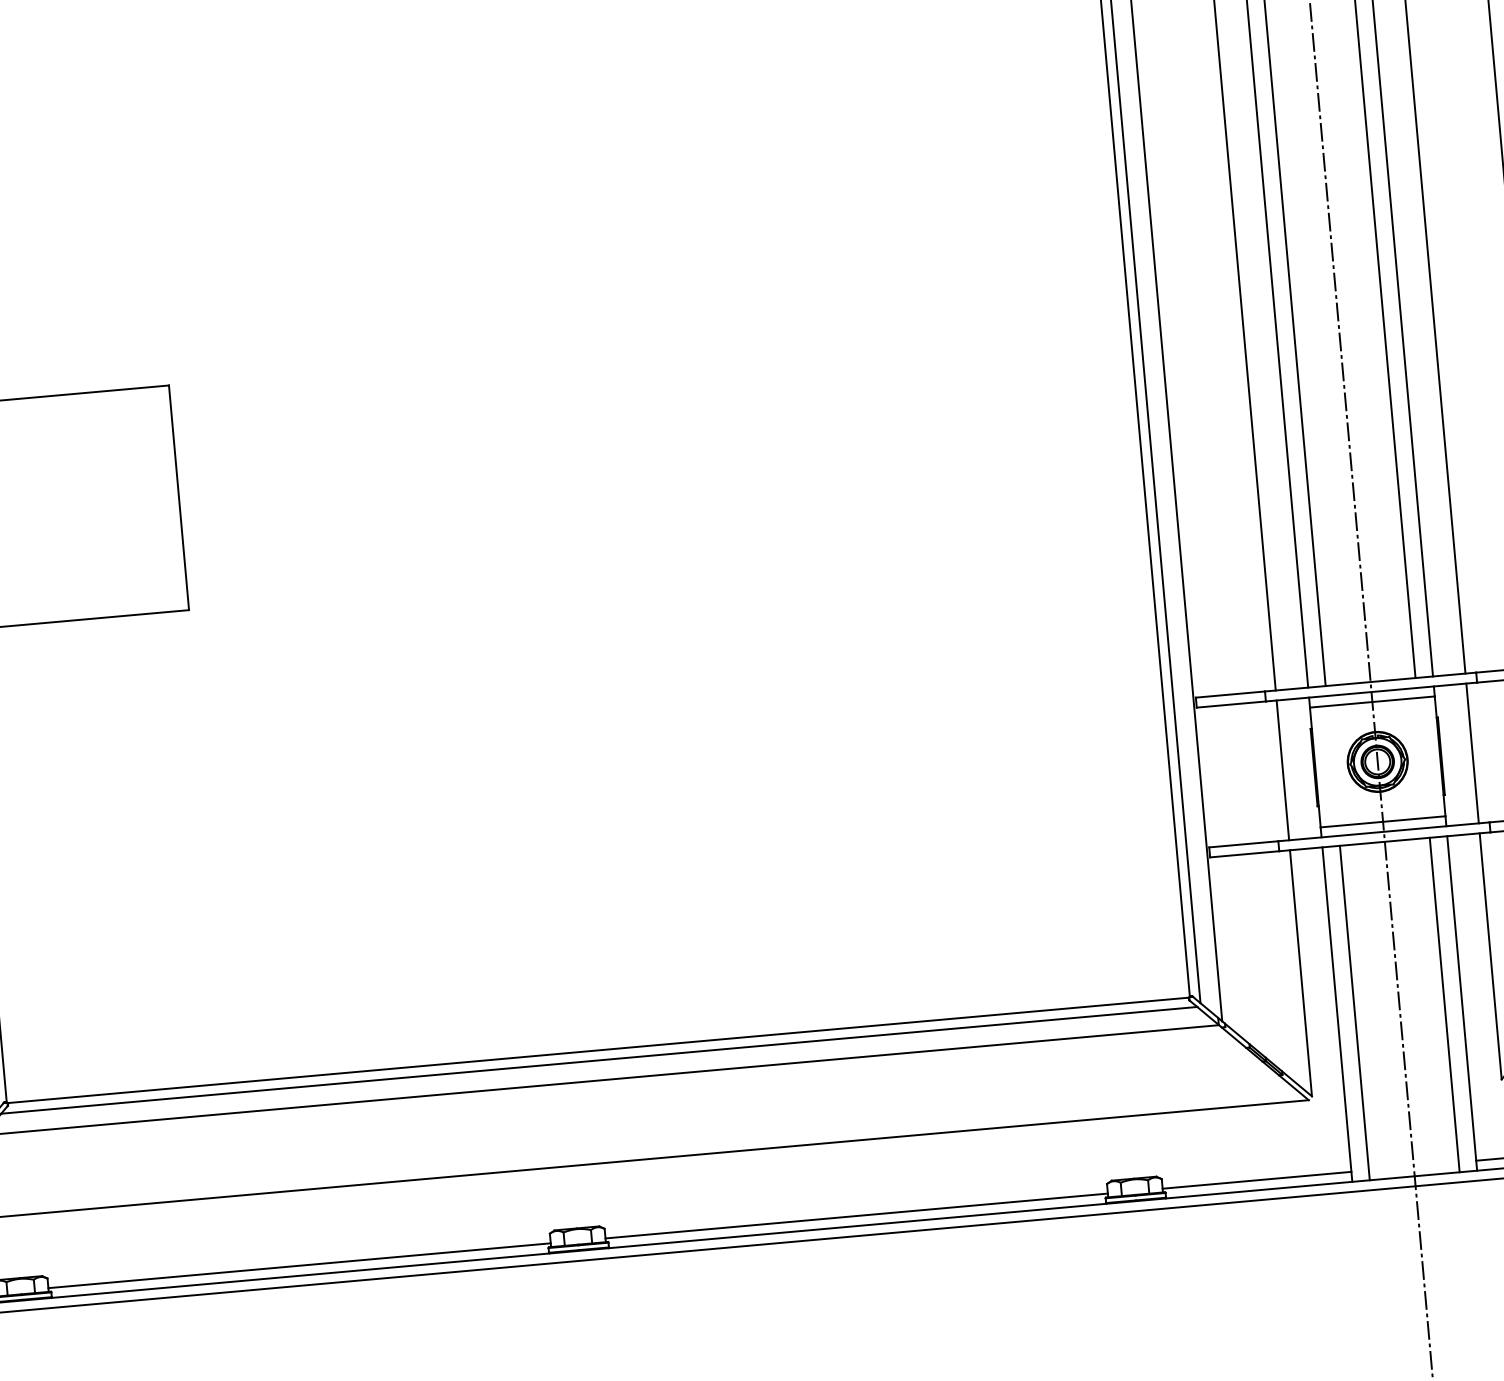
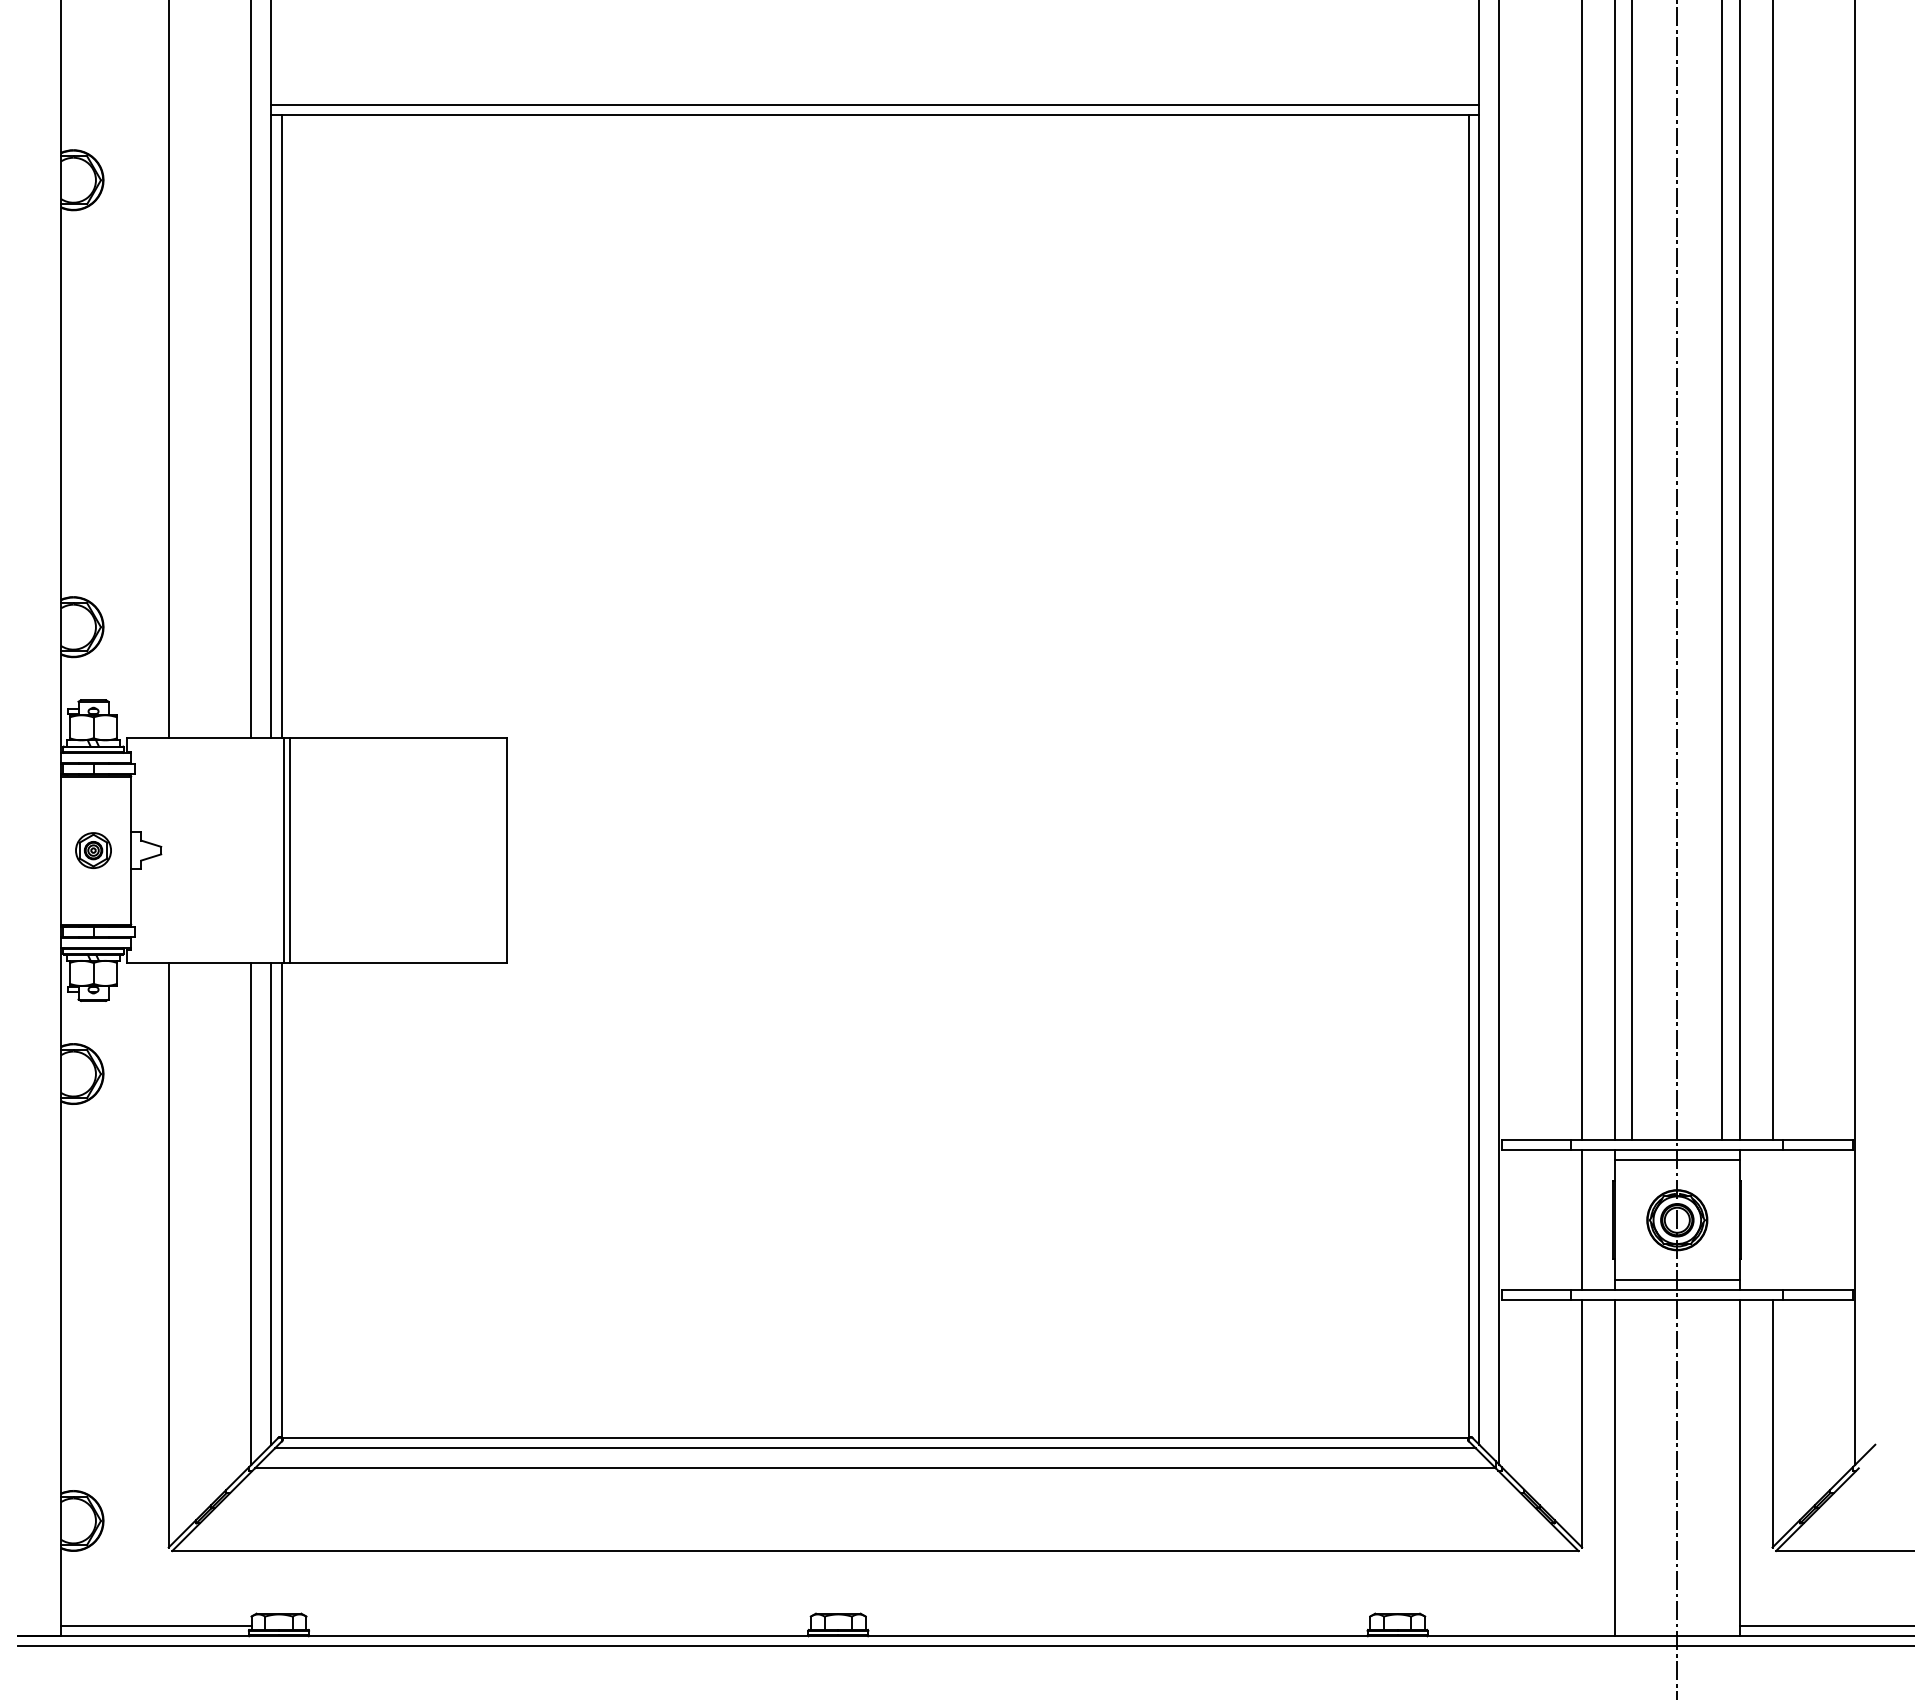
line: (1472, 753) -> (1772, 1220), removed
line: (1444, 1005) -> (1722, 1468), removed
line: (1355, 1013) -> (1632, 1468), removed
line: (1256, 1180) -> (1519, 1626), removed
line: (856, 1216) -> (1117, 1626), removed
line: (299, 1266) -> (558, 1626), removed

